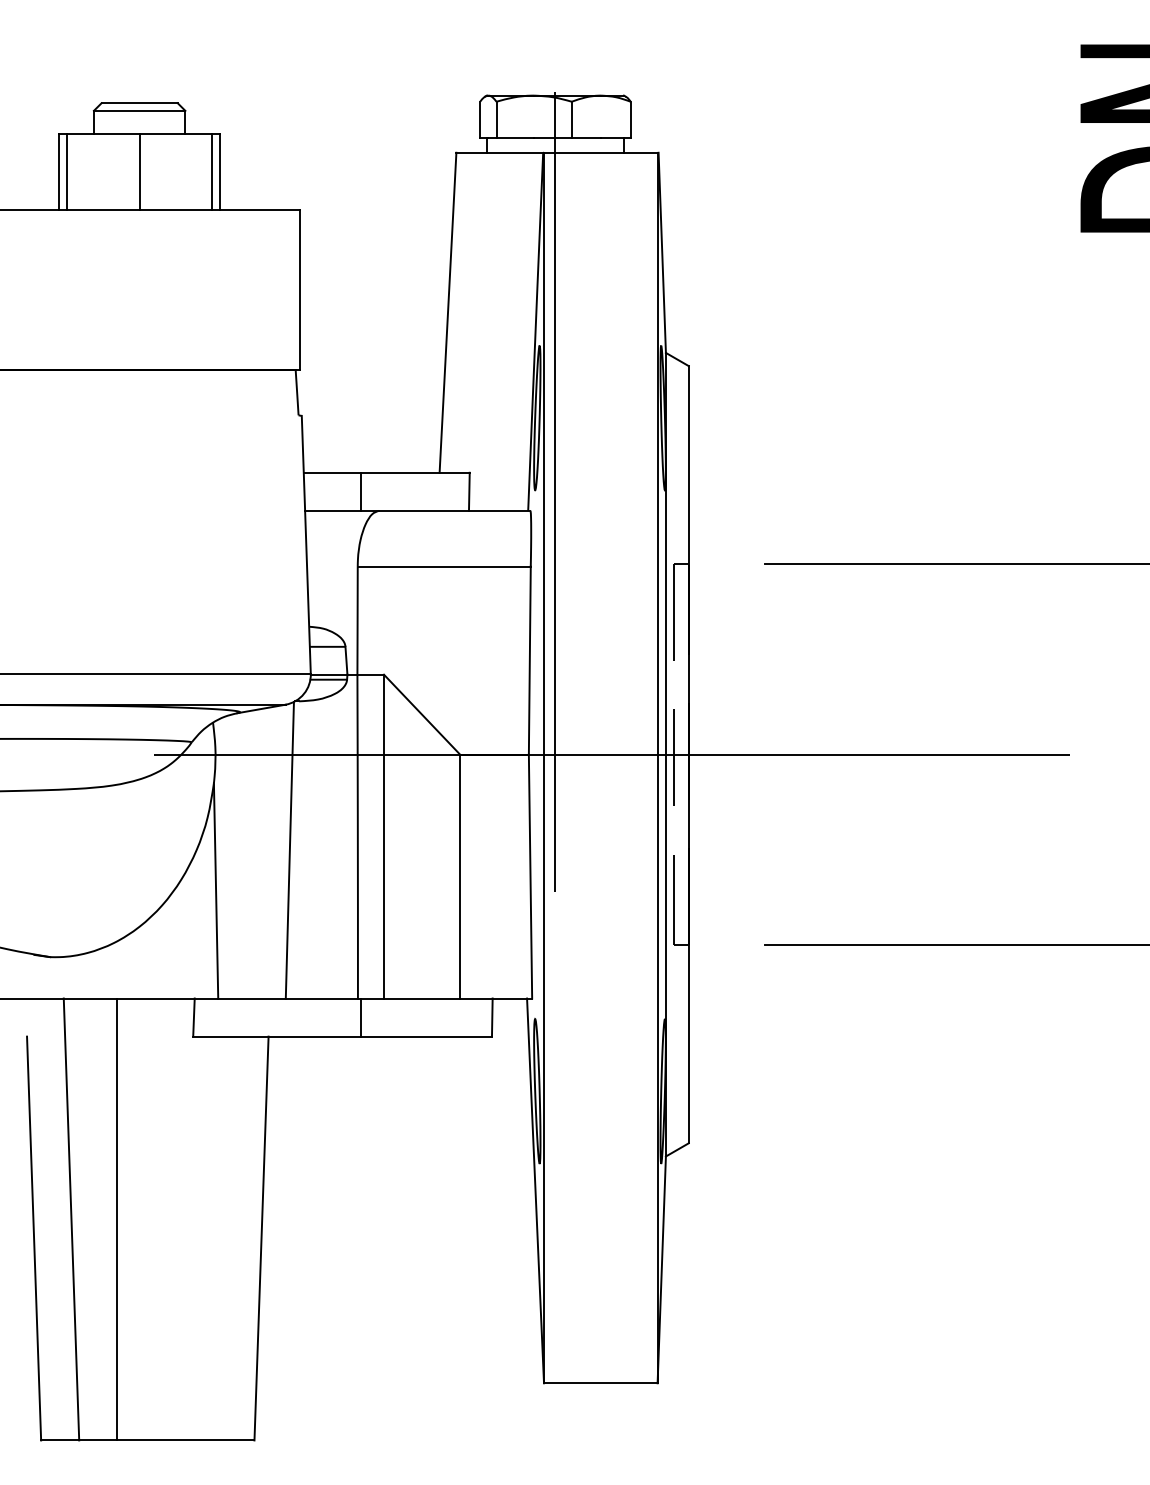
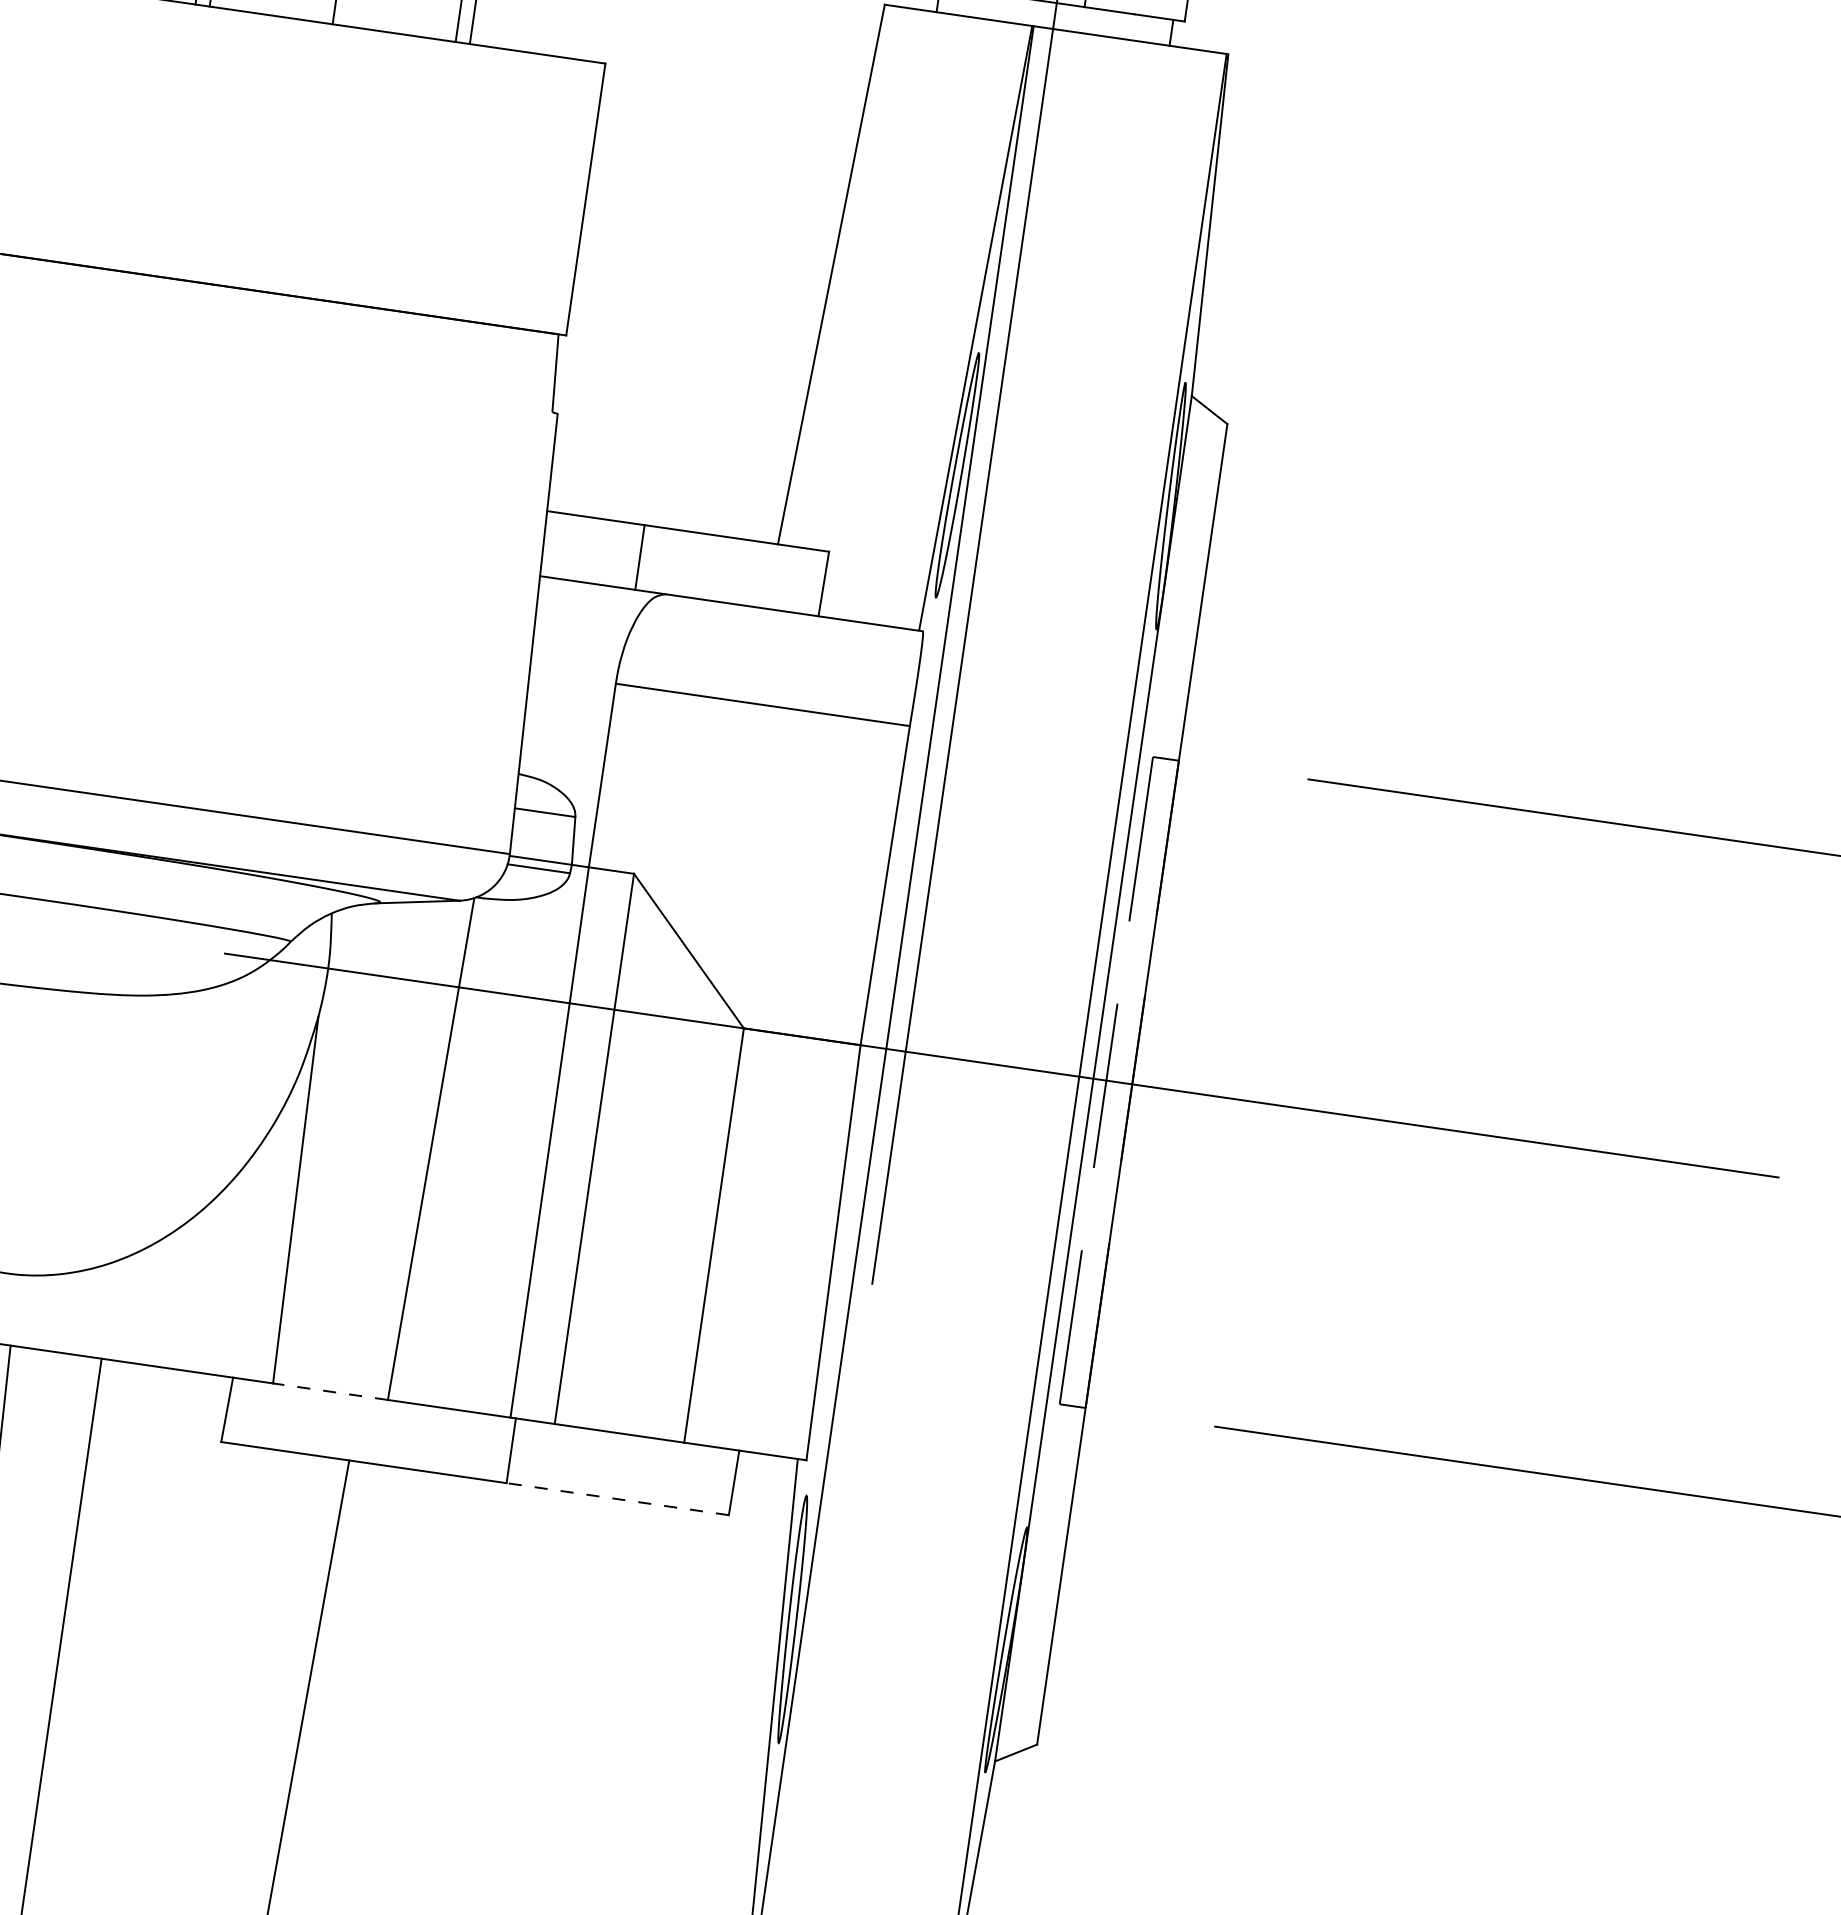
line: (252, 998) -> (331, 1391), solid -> dashed
line: (426, 1036) -> (617, 1498), solid -> dashed

